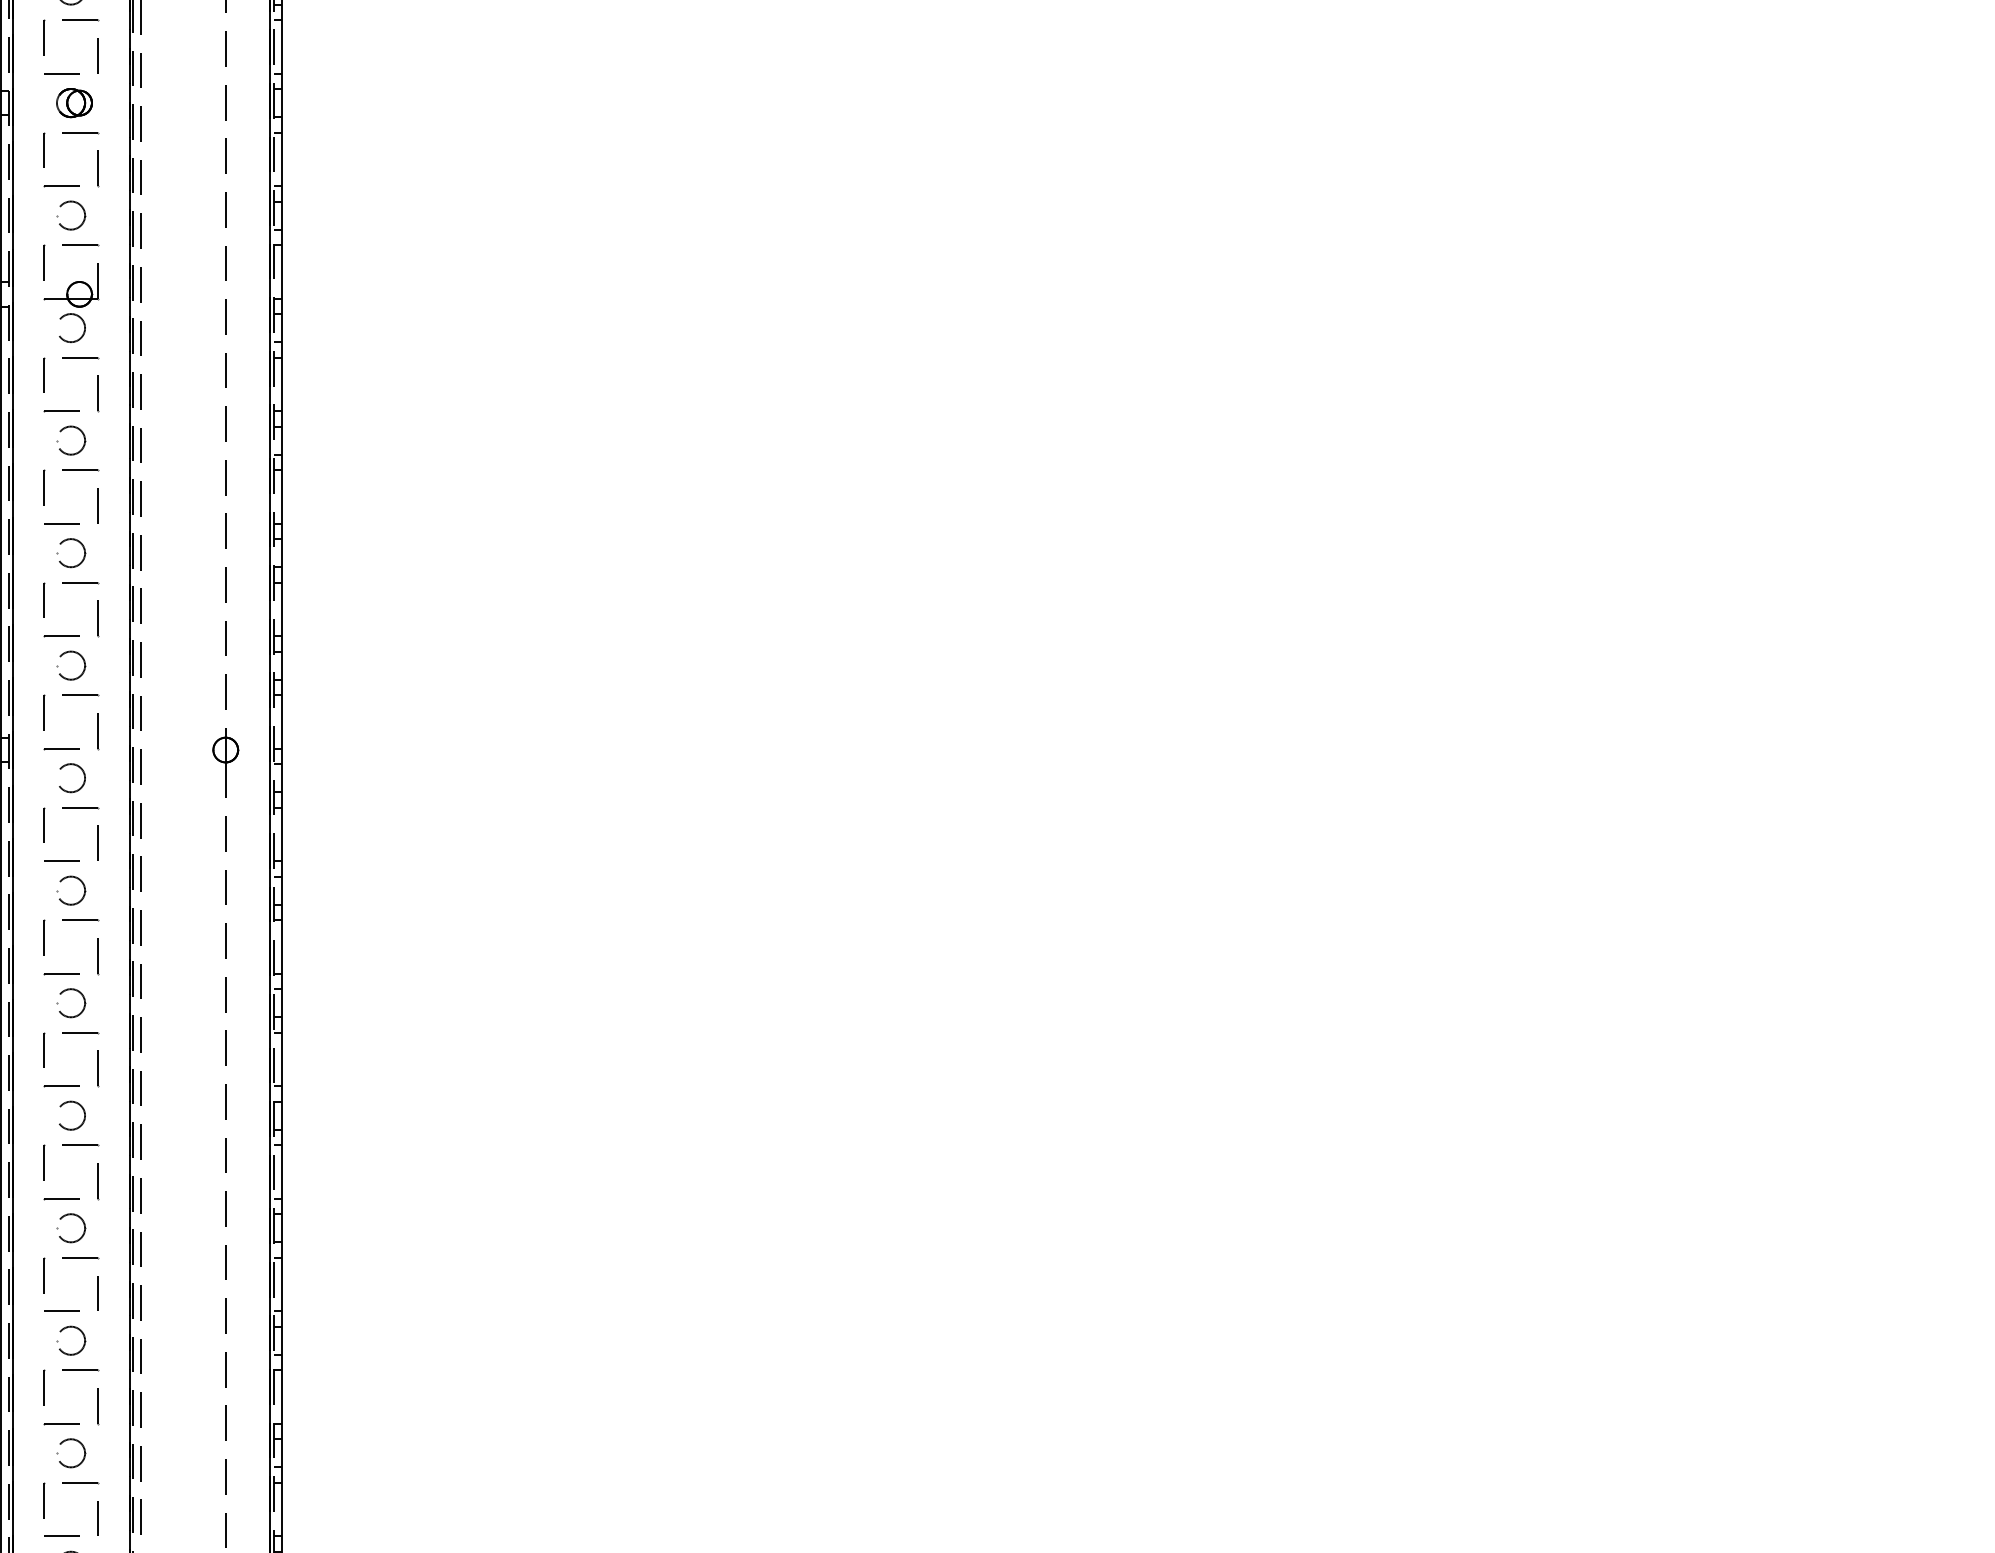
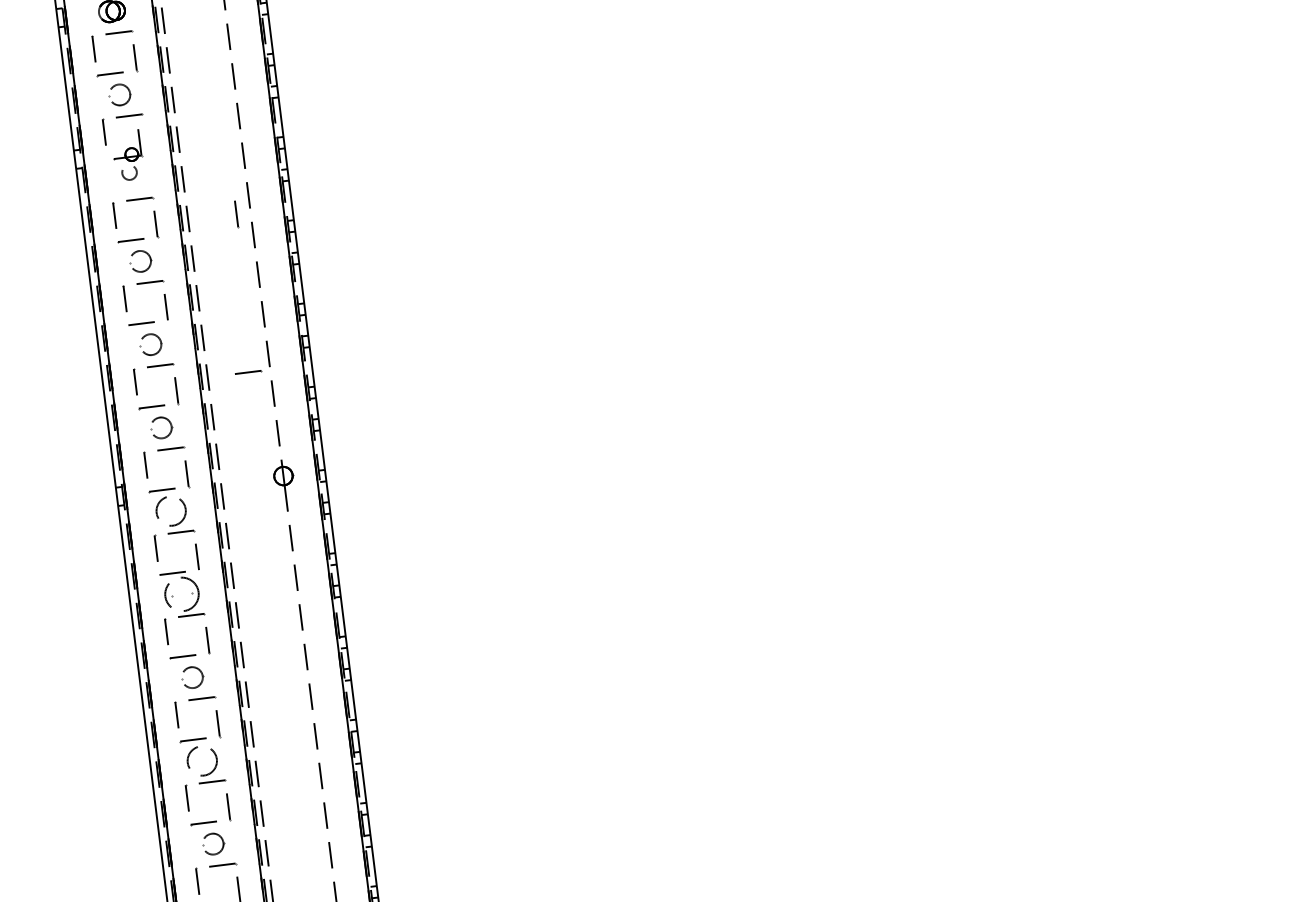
part: (71, 302) -> (128, 159), size x0.7
line: (207, 393) -> (237, 214), added
line: (196, 606) -> (248, 372), added
circle: (72, 778) -> (172, 511), size x1.4
circle: (70, 890) -> (181, 594), size x1.6
circle: (72, 1115) -> (203, 760), size x1.4

